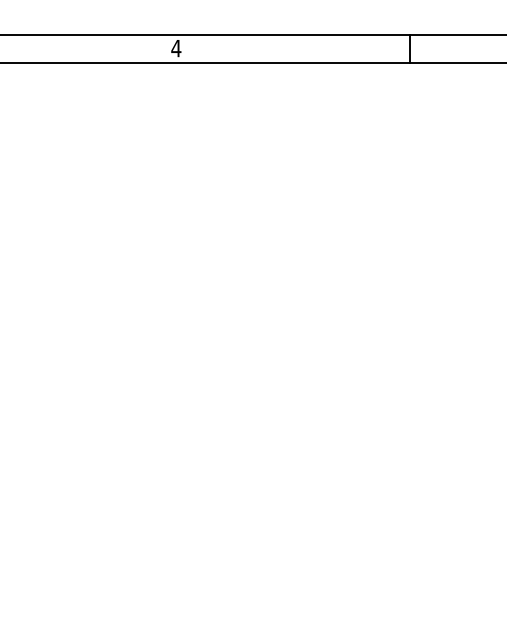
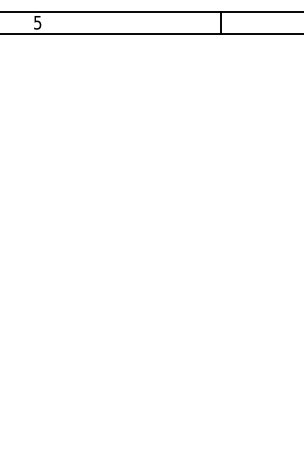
text: (176, 48) -> (37, 22), 4 -> 5

